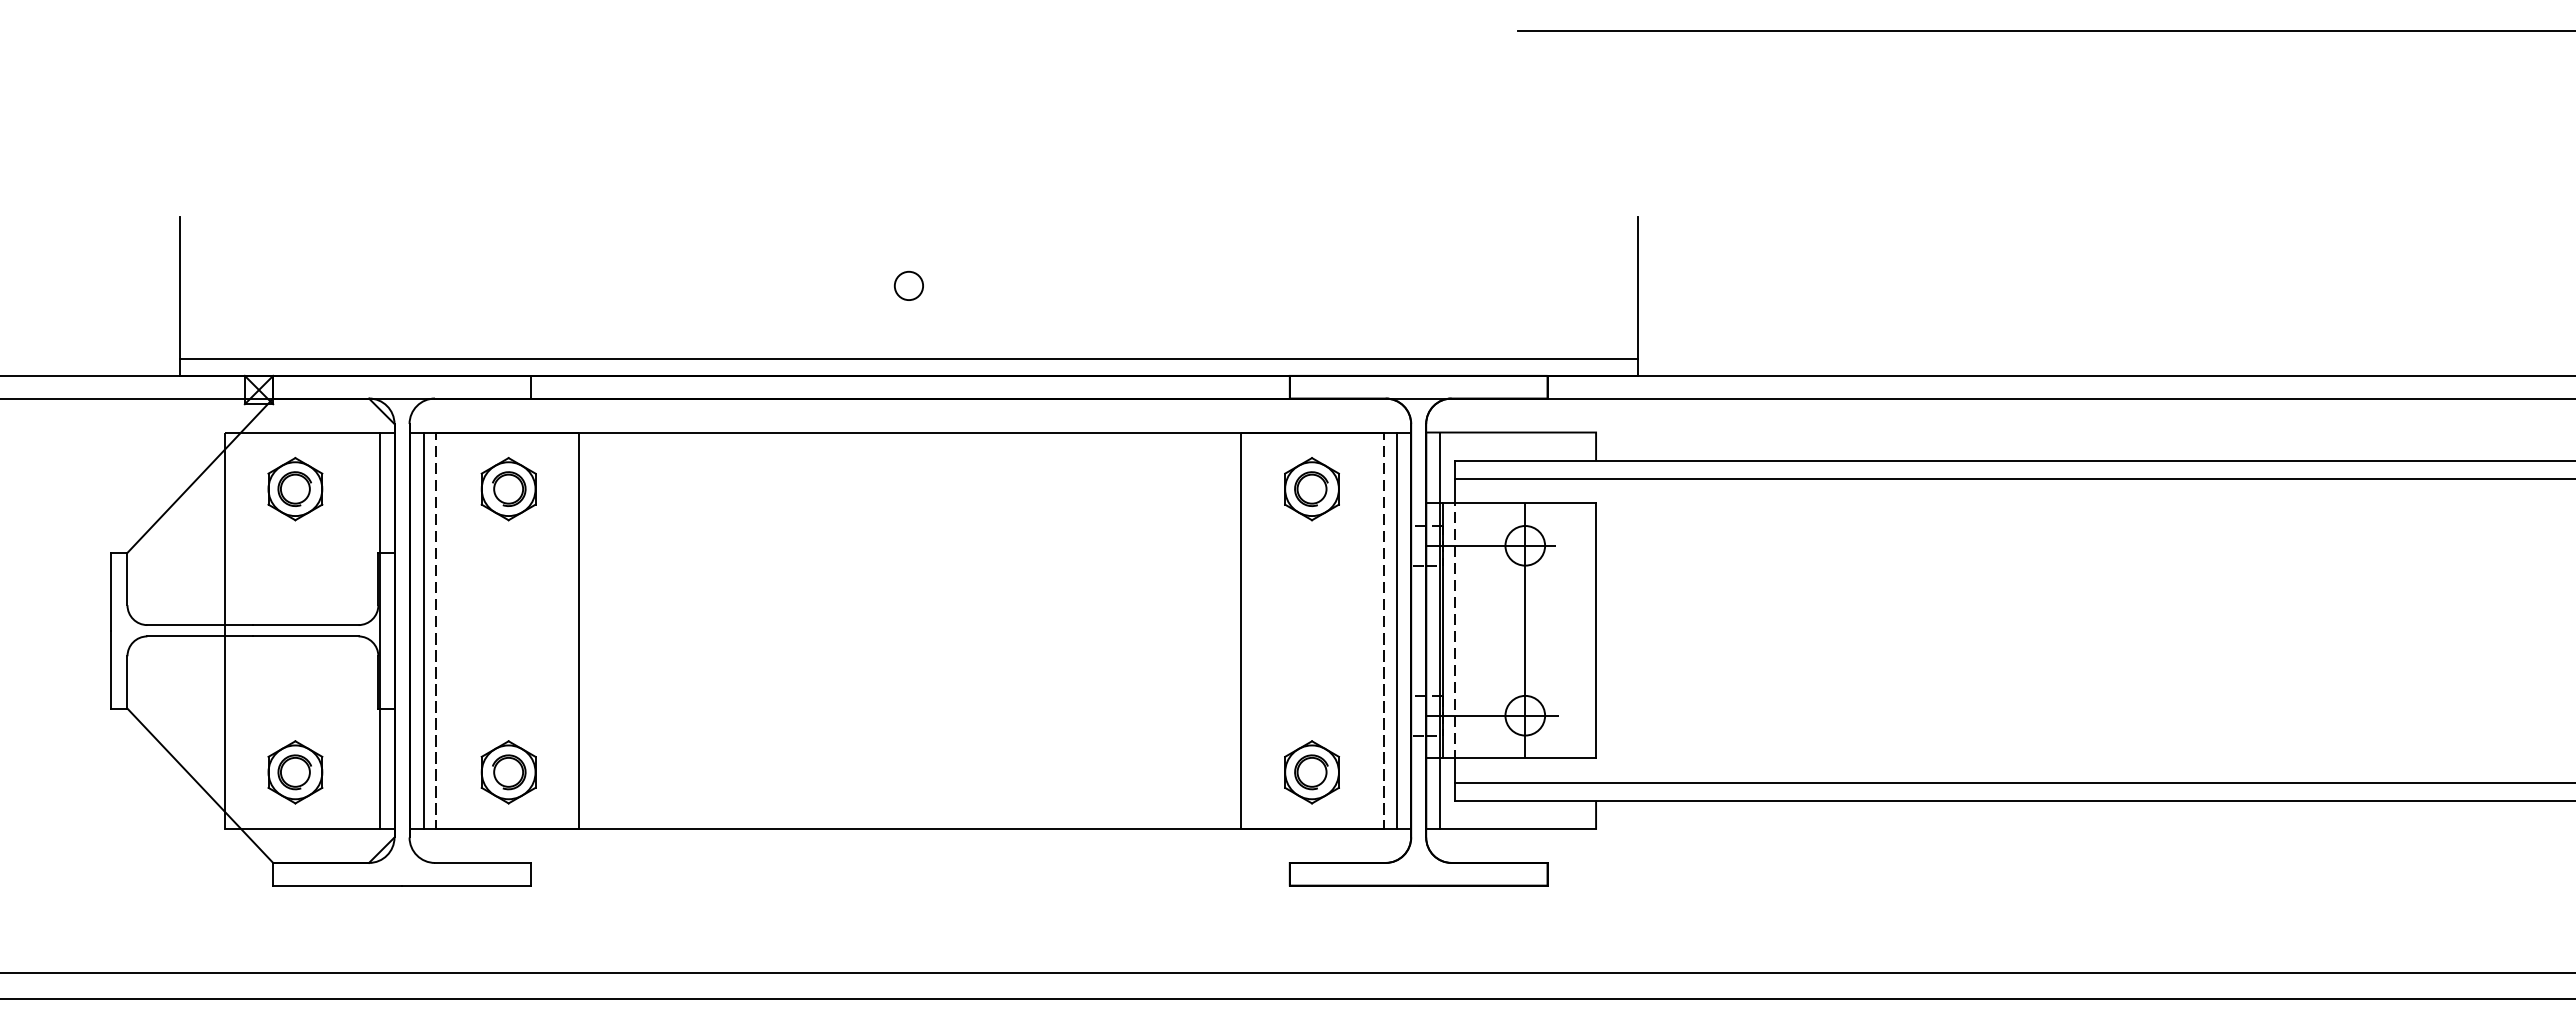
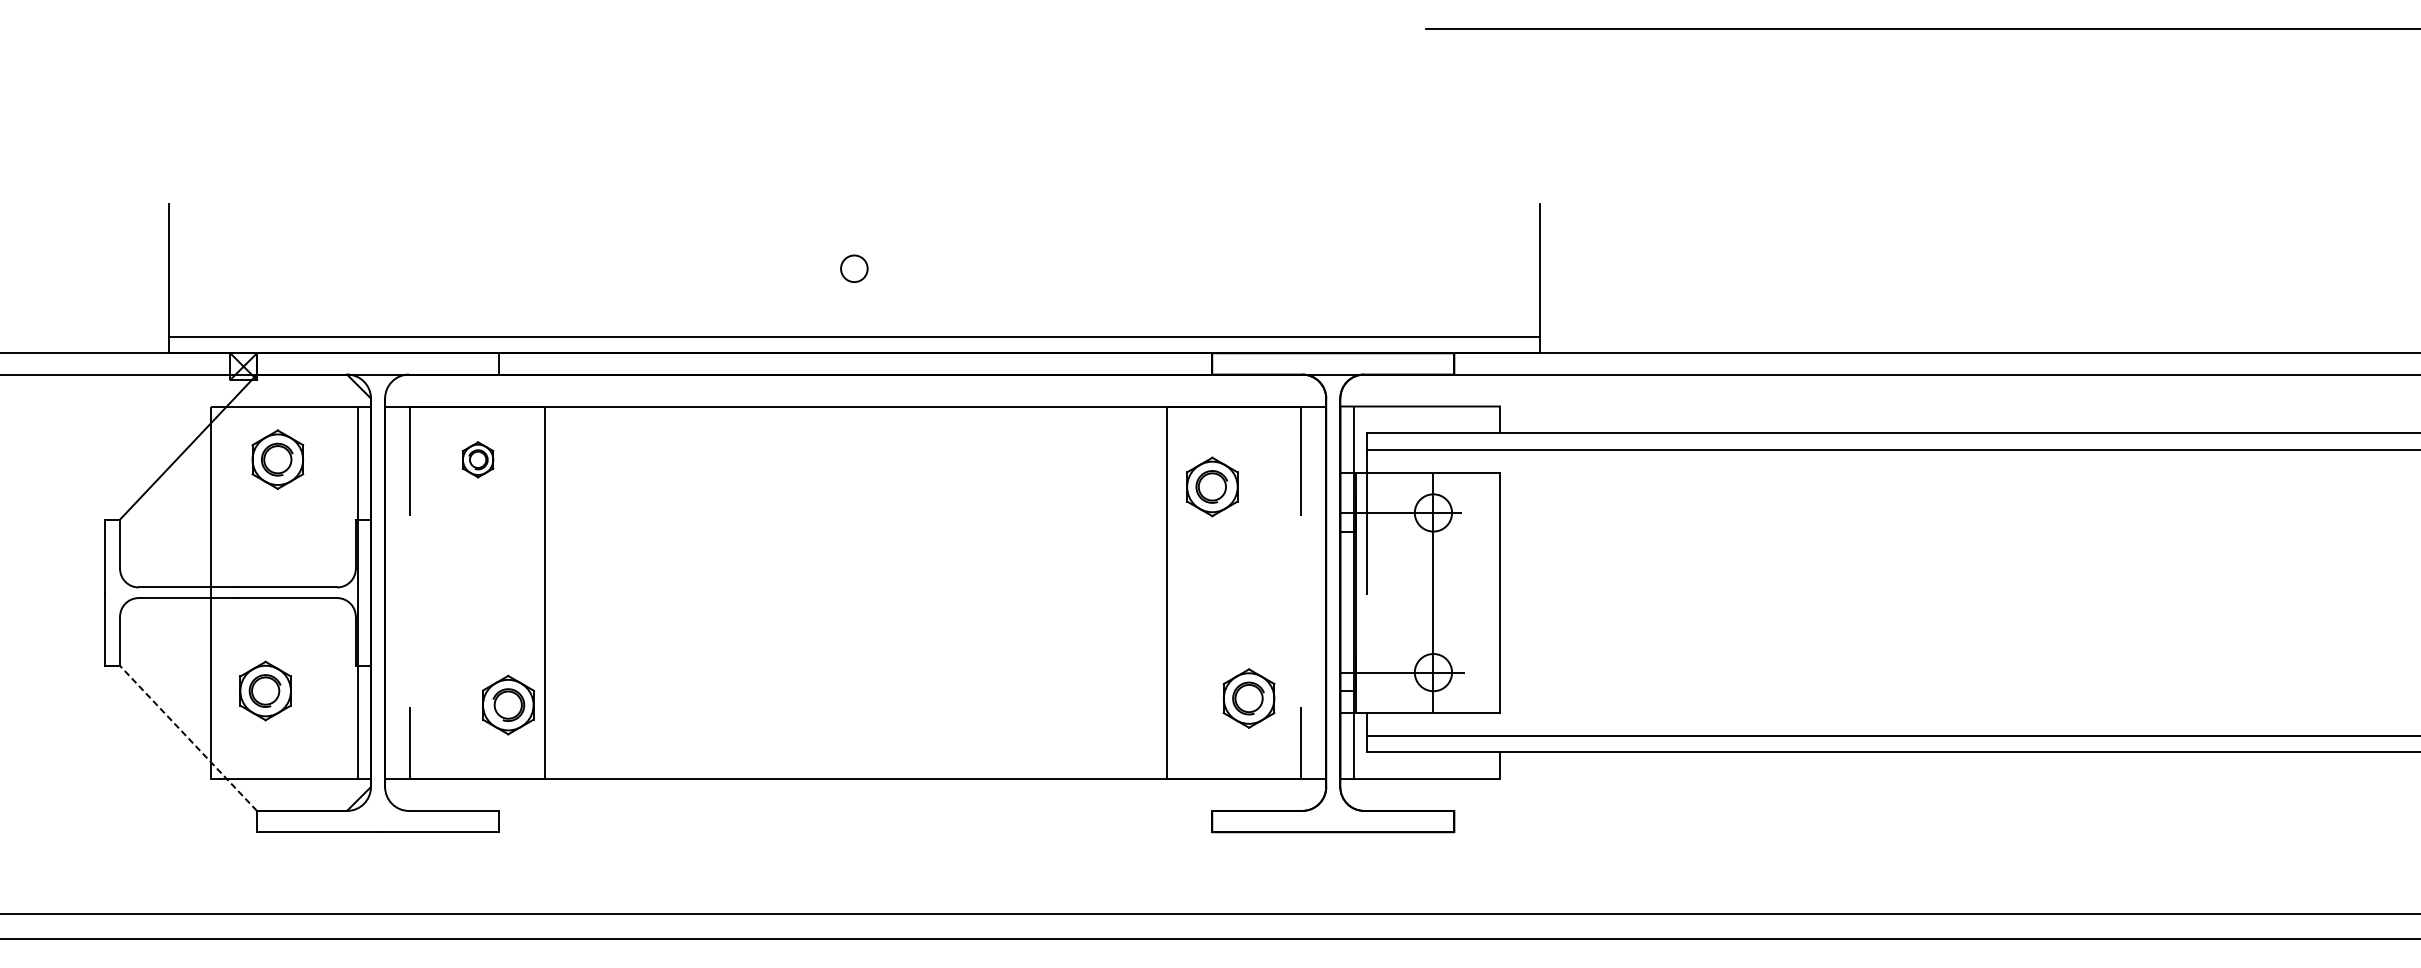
part: (508, 489) -> (478, 460), size x0.6
part: (1311, 489) -> (1211, 487), moved
line: (423, 630) -> (398, 592), removed
line: (1397, 630) -> (1313, 592), removed
part: (295, 772) -> (265, 691), moved
part: (508, 772) -> (508, 705), moved
part: (1311, 772) -> (1248, 698), moved
line: (200, 785) -> (188, 738), solid -> dashed

